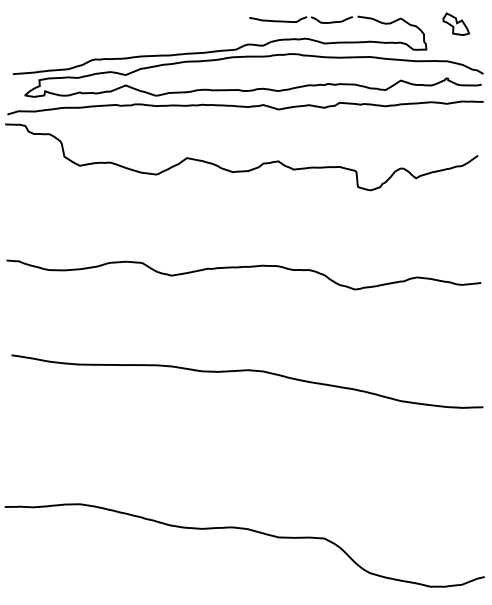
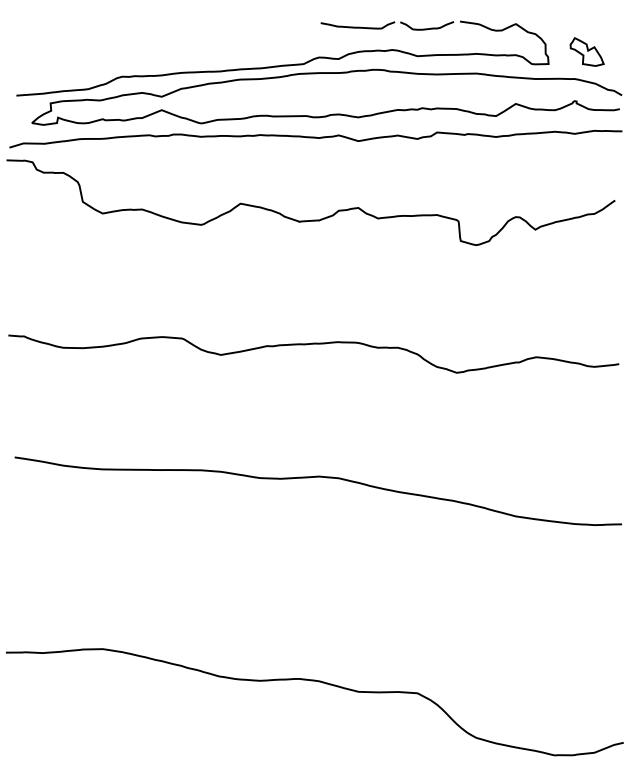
part: (456, 23) -> (587, 51), moved

